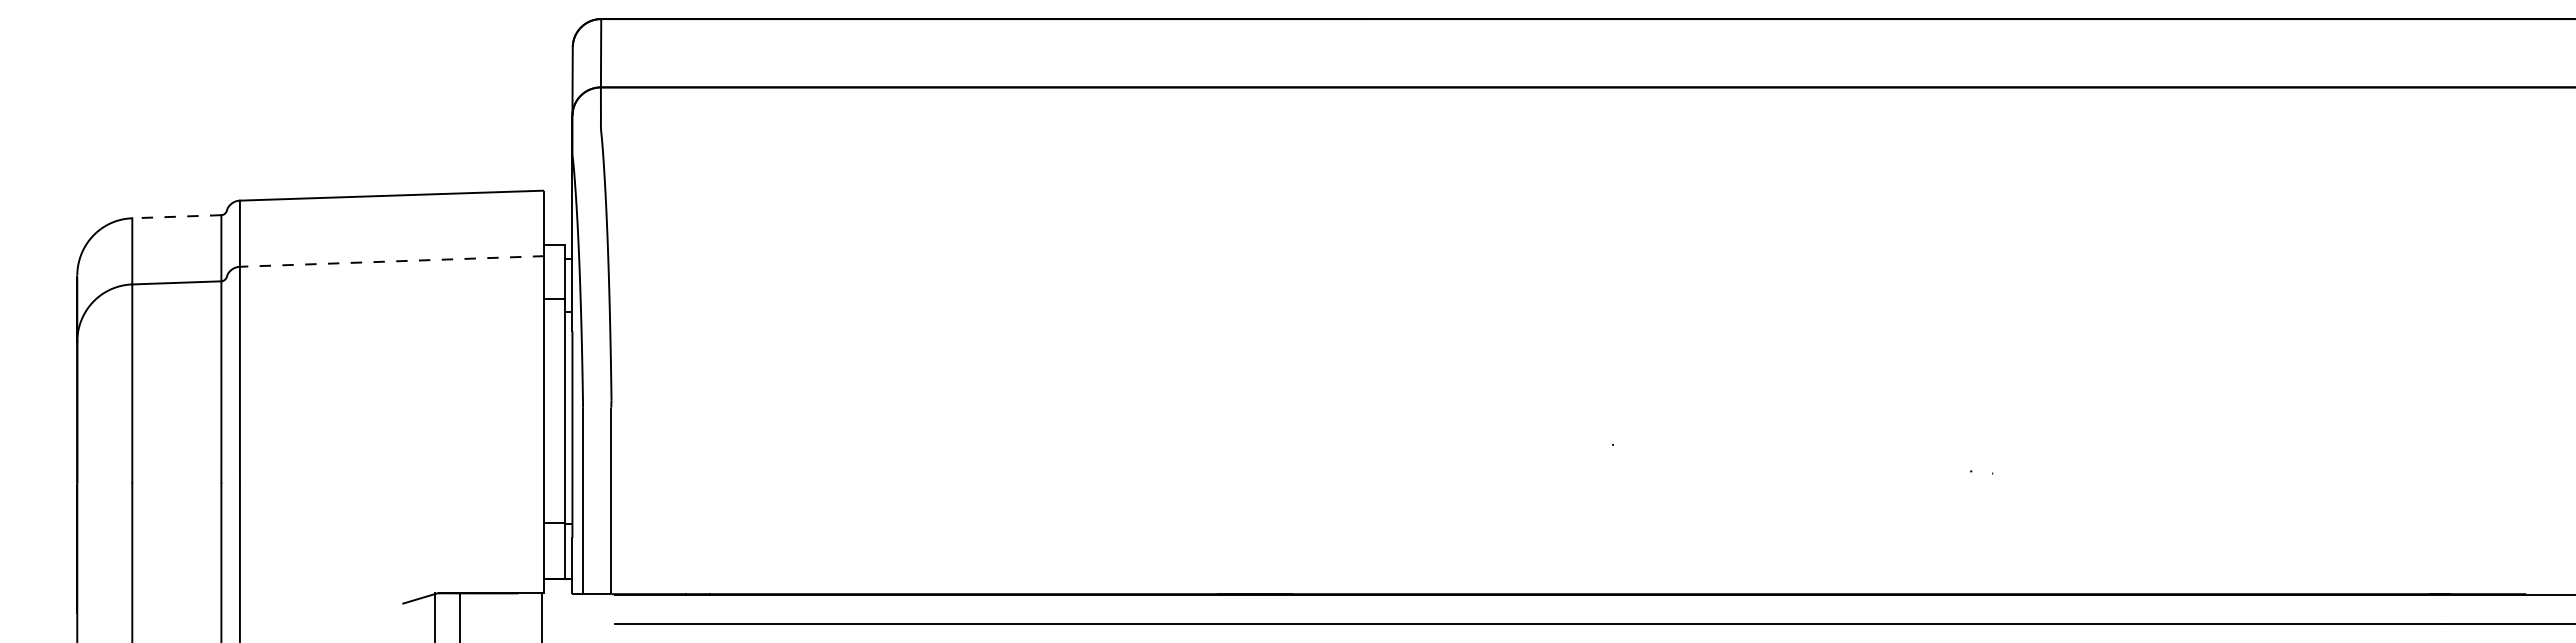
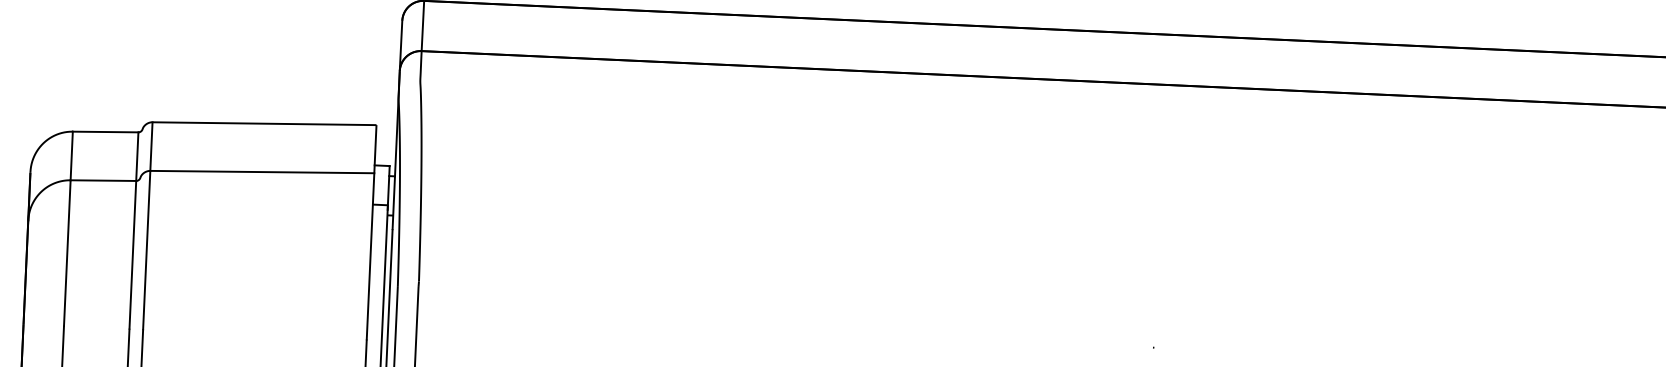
line: (176, 216) -> (105, 131), dashed -> solid
line: (391, 261) -> (261, 172), dashed -> solid

